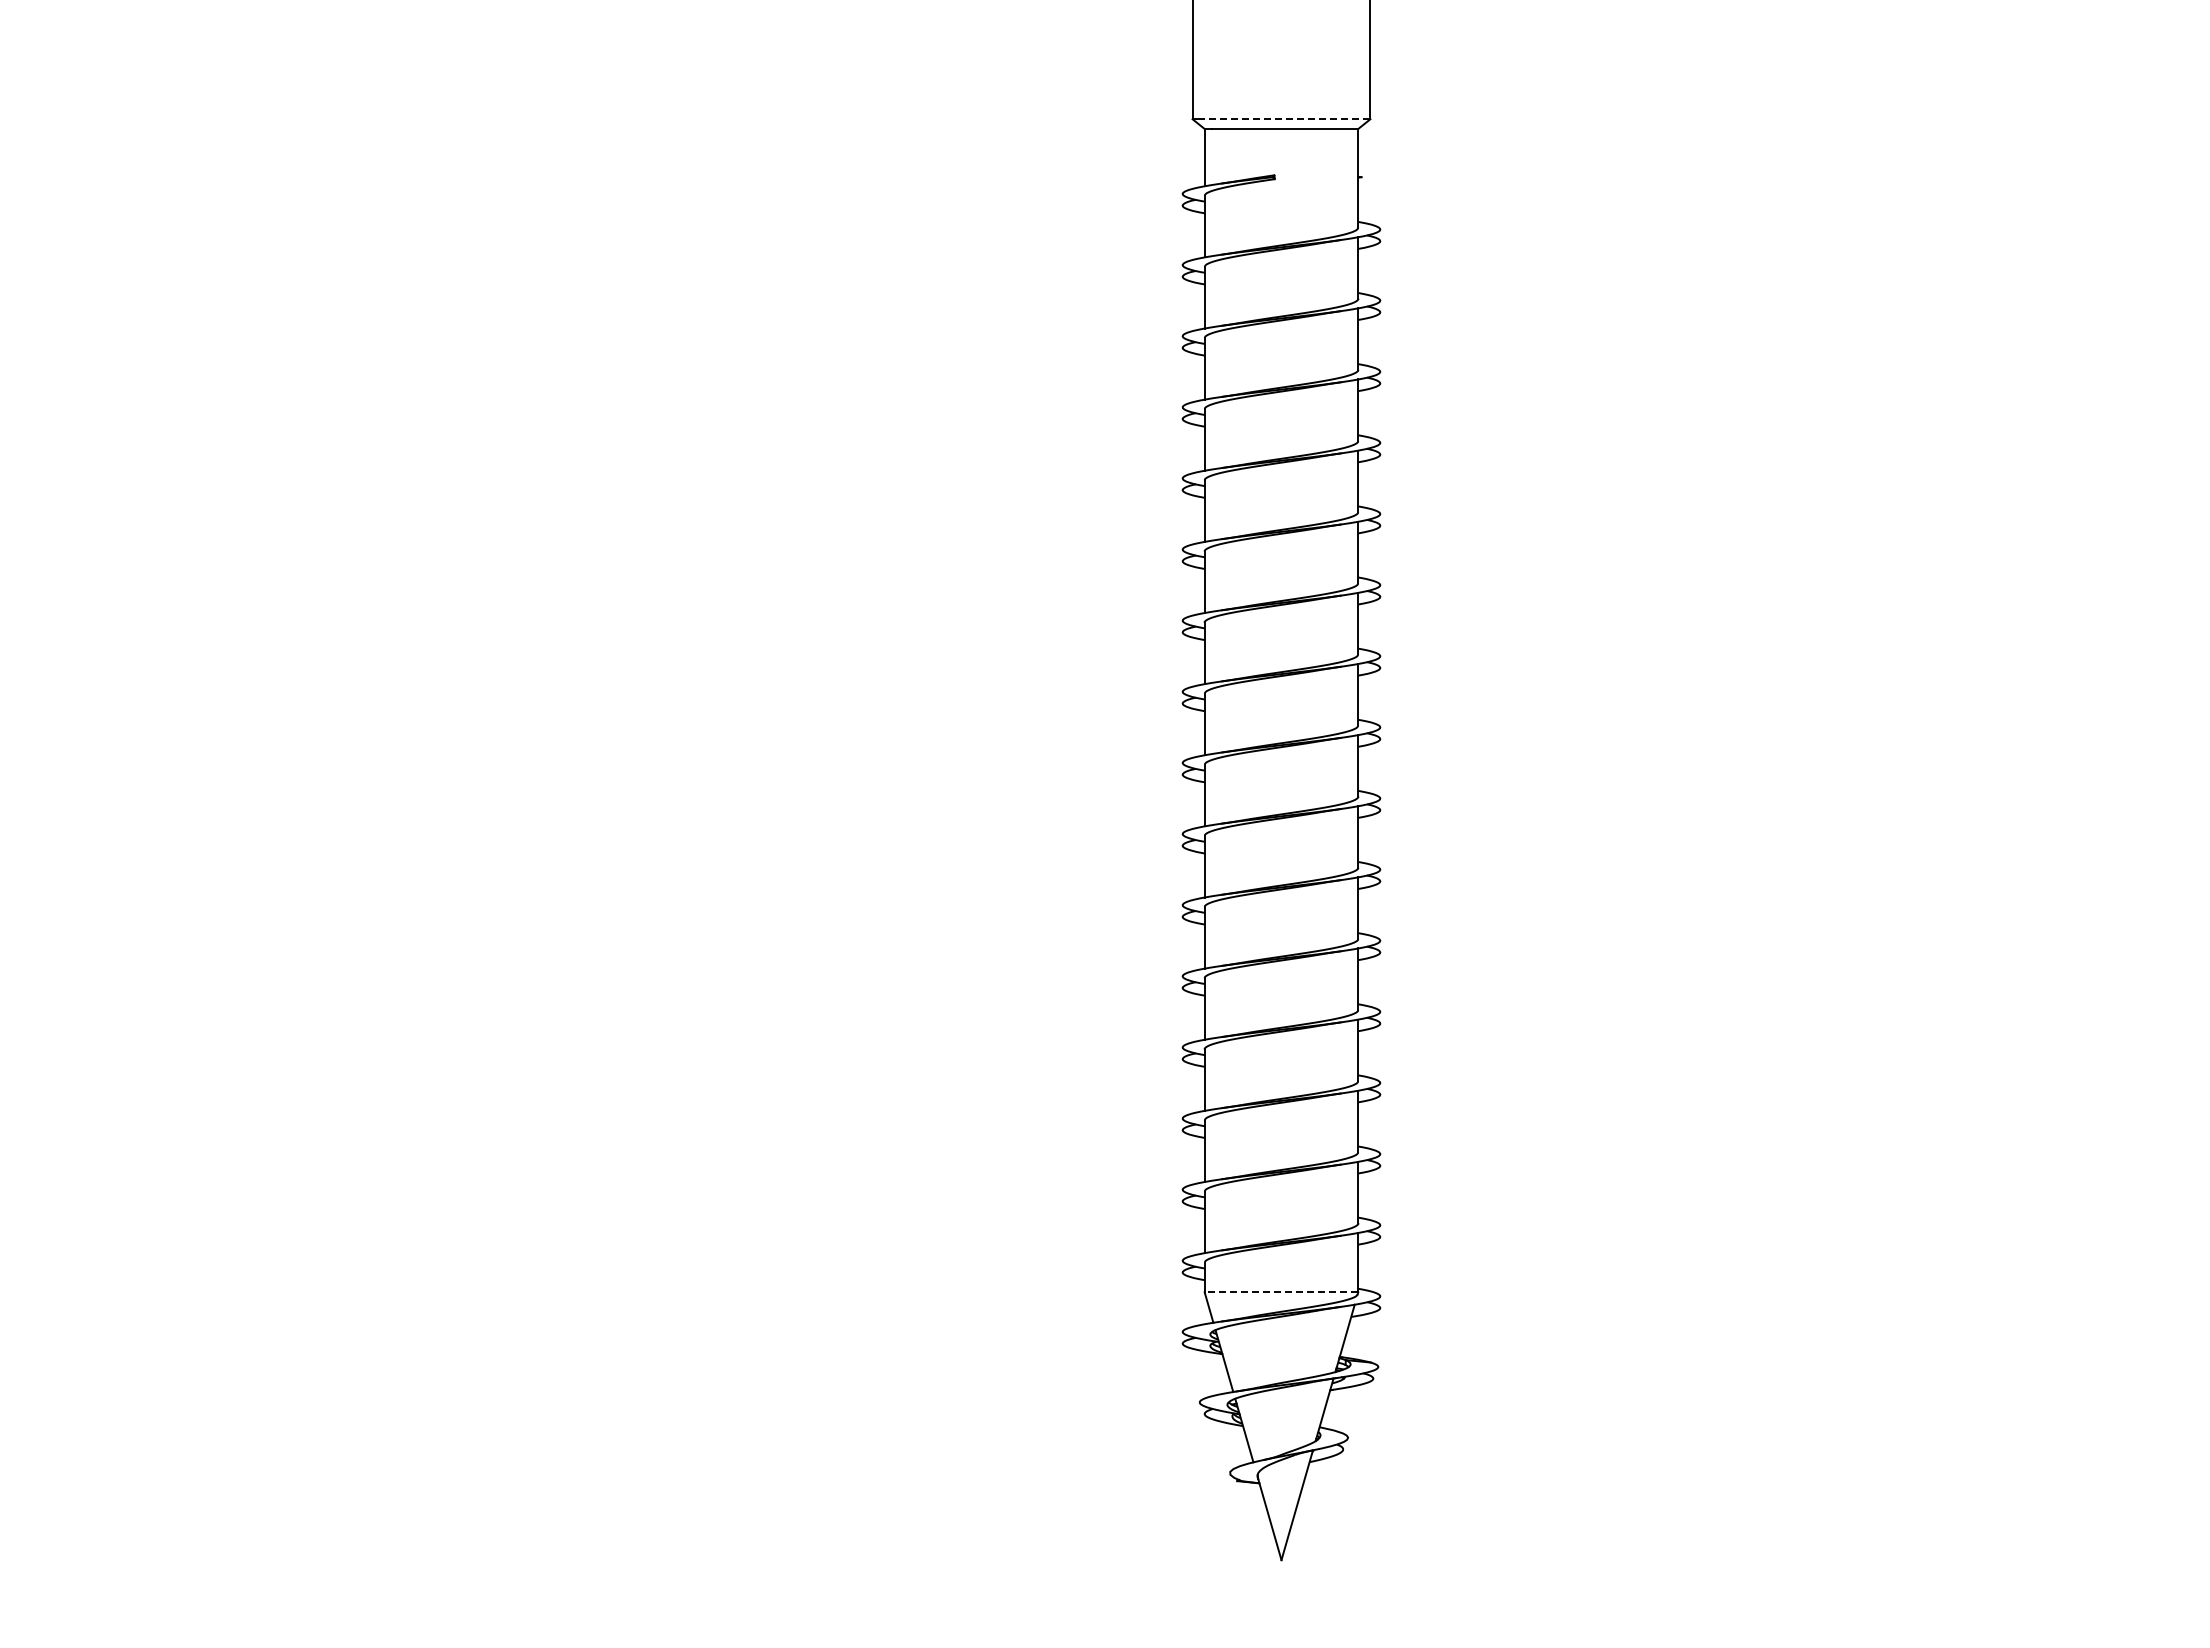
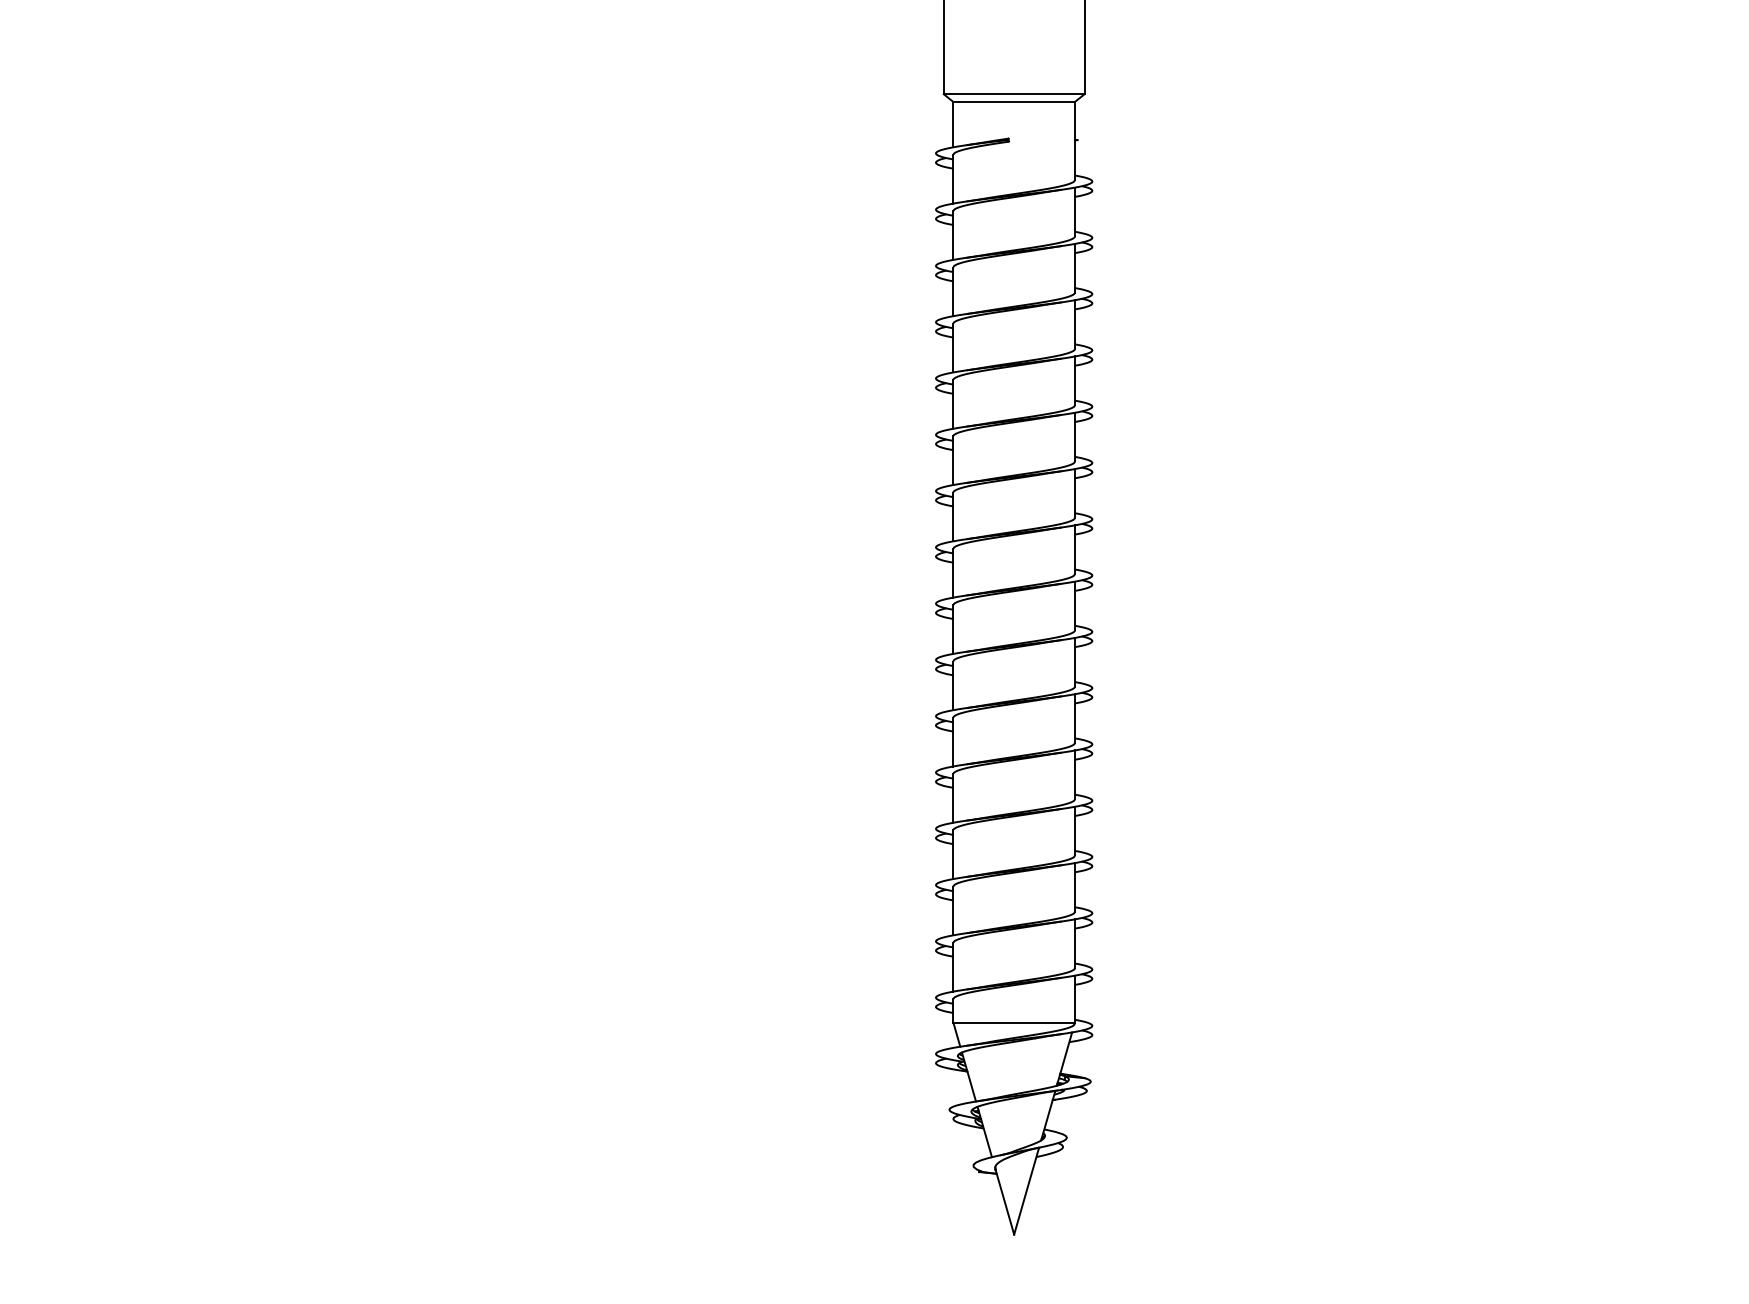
line: (1285, 119) -> (1017, 94), dashed -> solid
line: (1281, 1292) -> (1014, 1022), dashed -> solid

